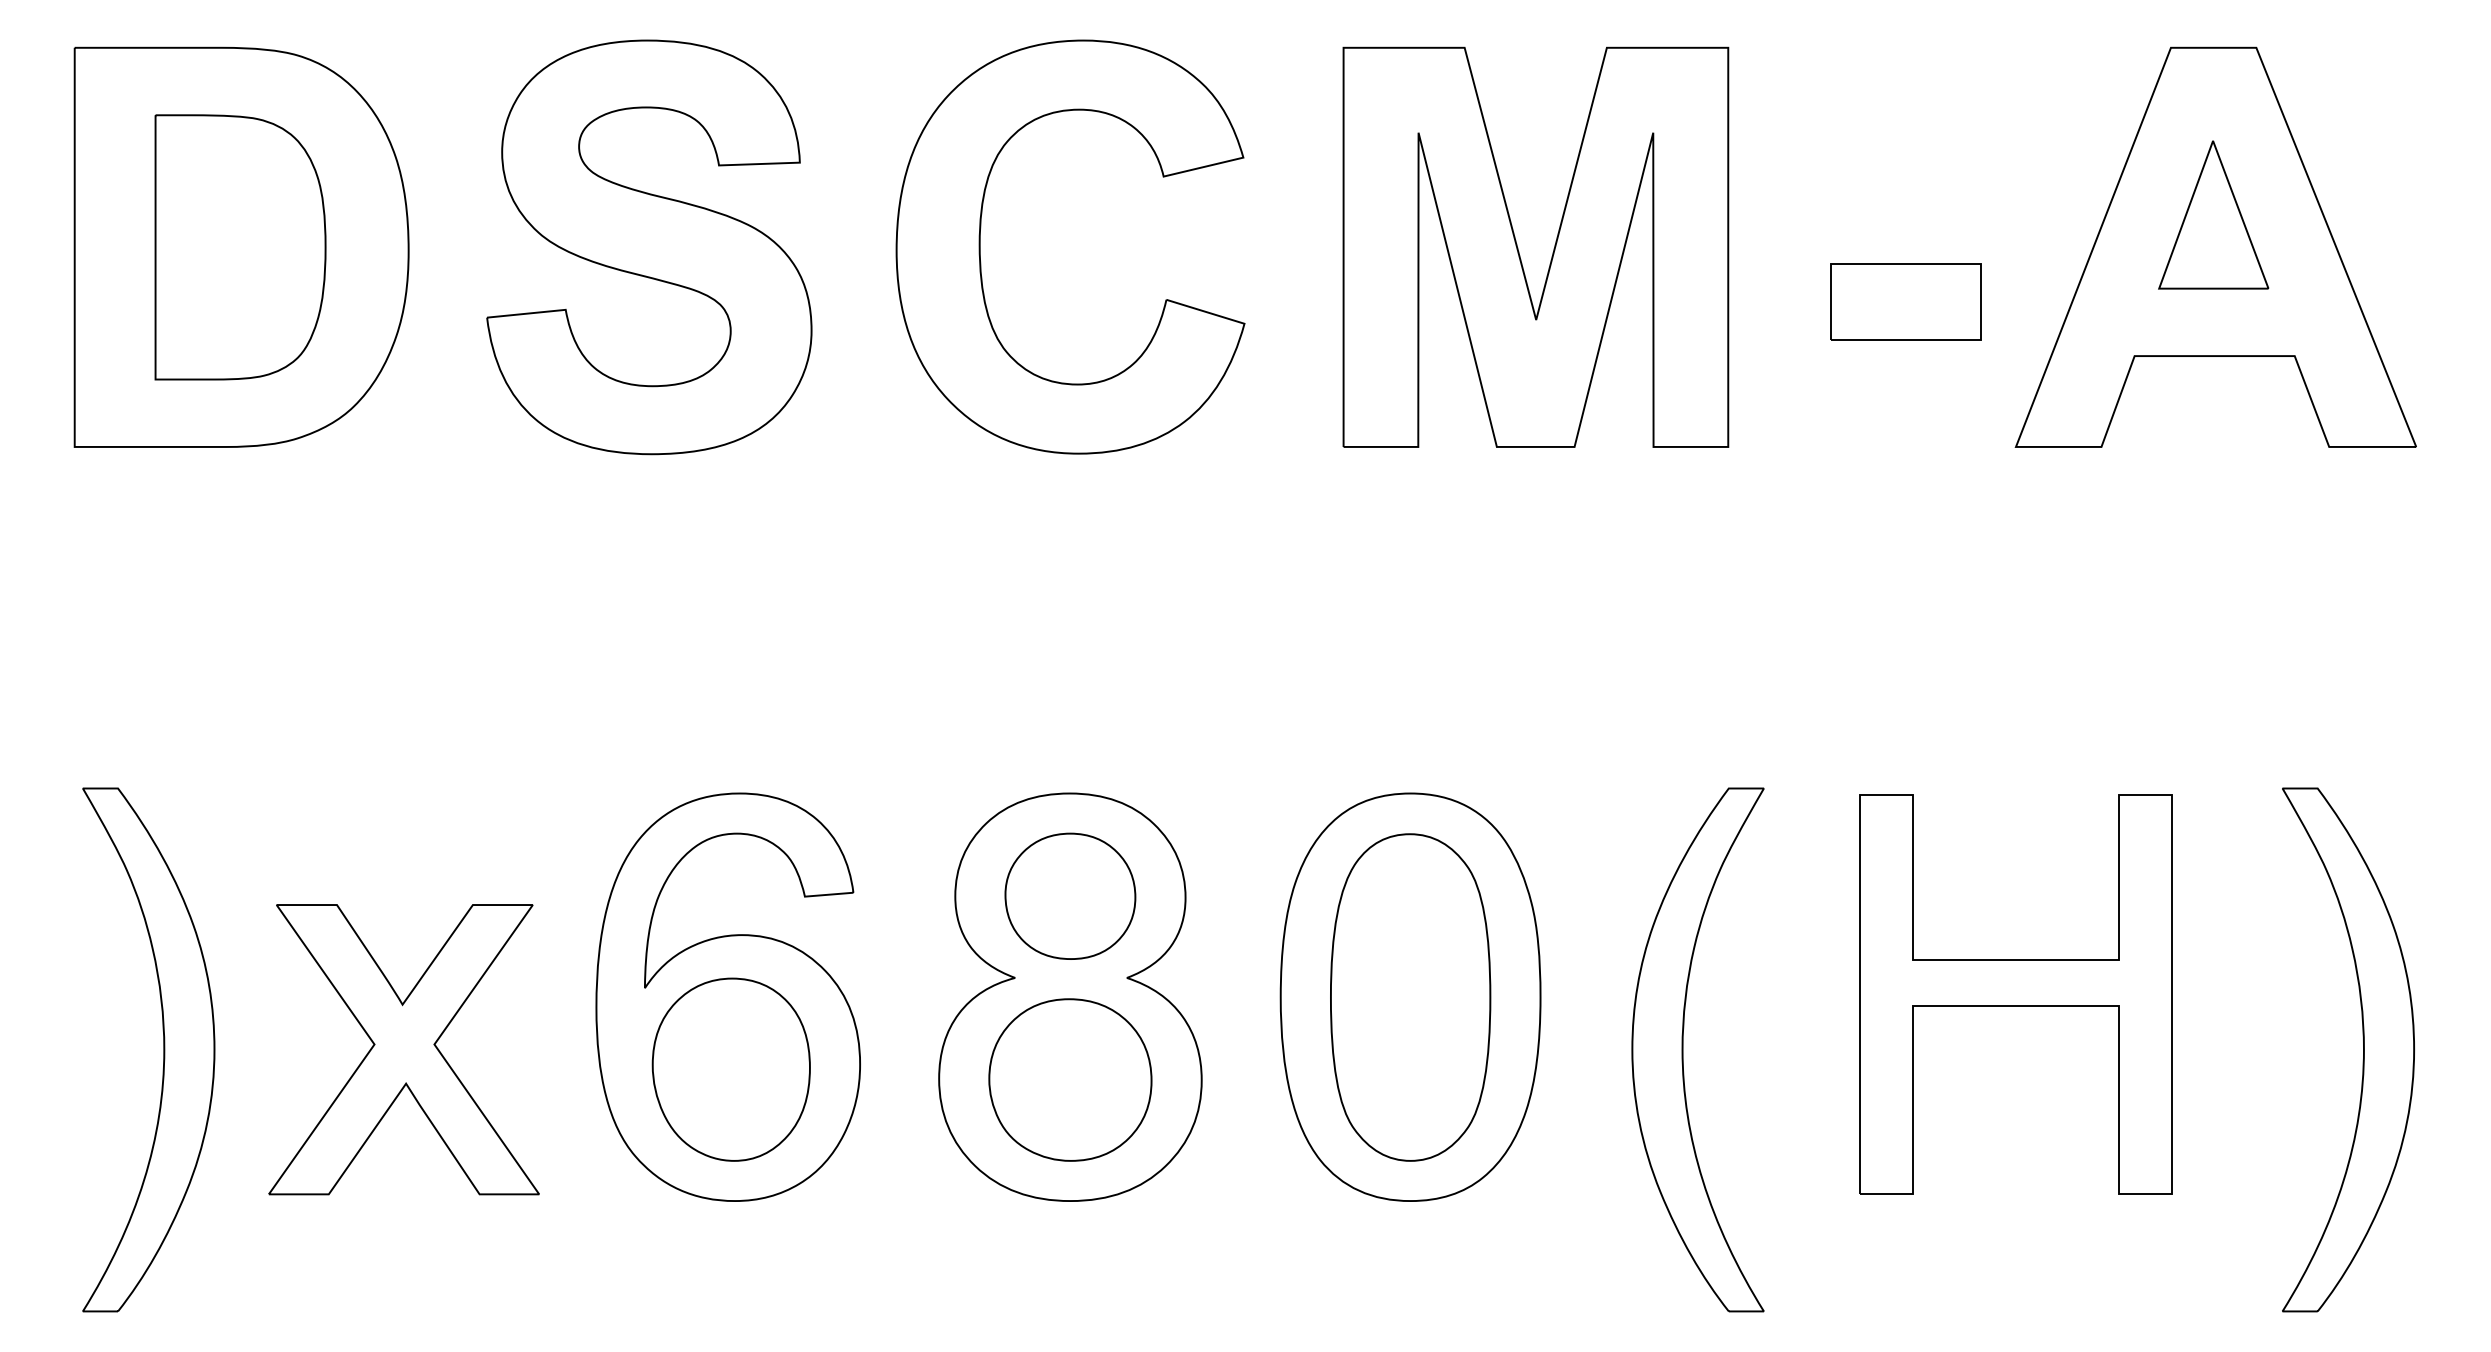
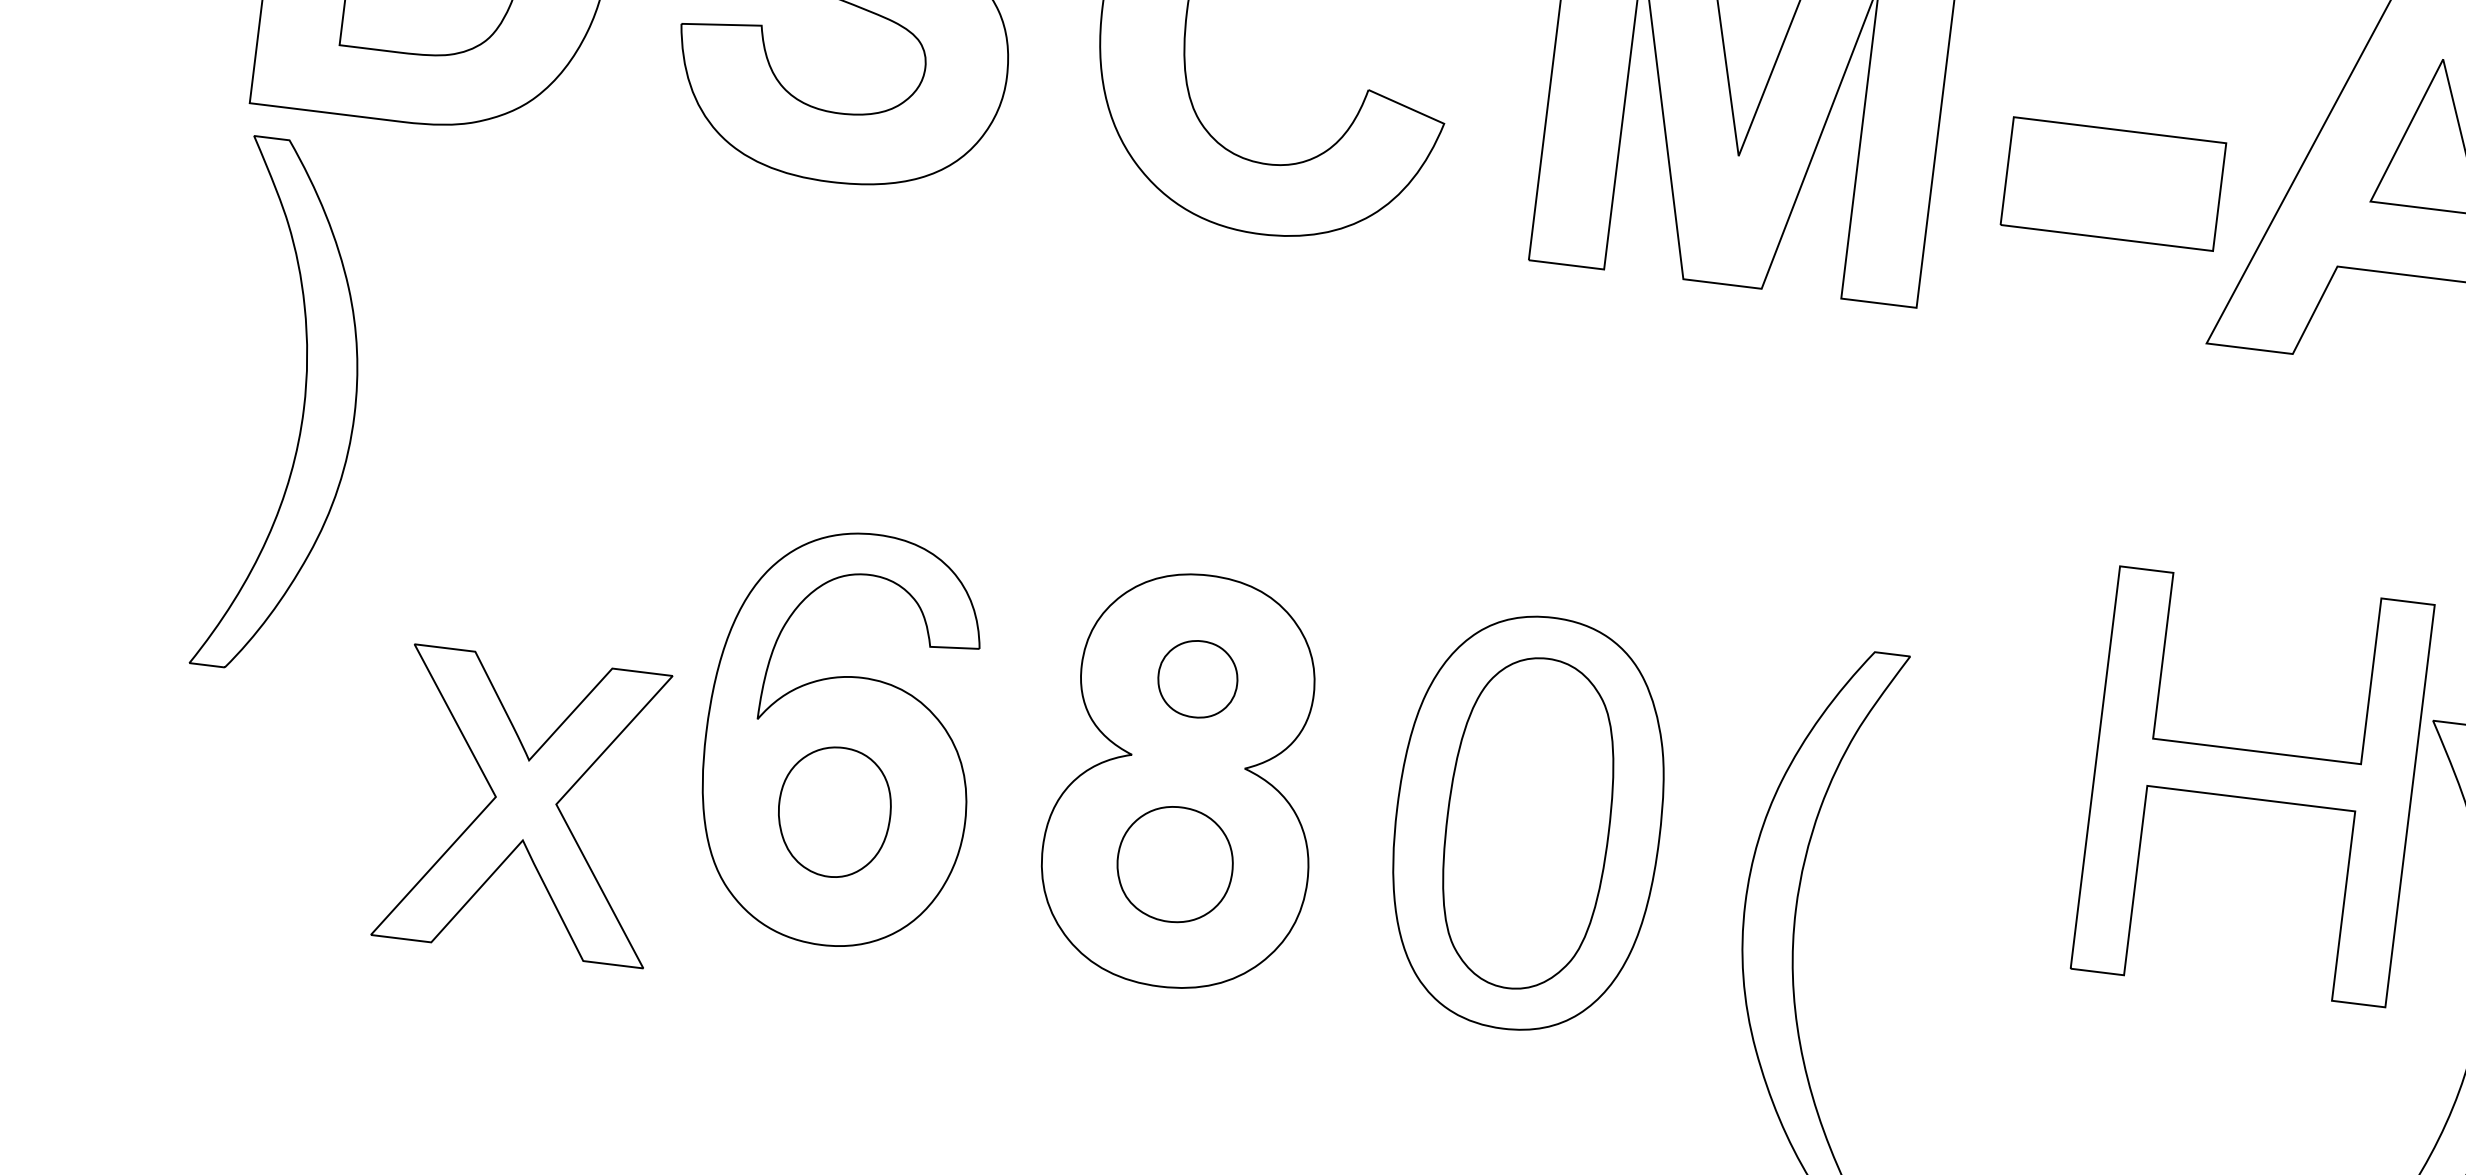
part: (1905, 301) -> (2113, 183), size x1.4
part: (1070, 895) -> (1198, 678), size x0.6
part: (2015, 994) -> (2252, 786), moved
part: (163, 1049) -> (303, 409), moved
part: (403, 1049) -> (524, 805), moved
part: (730, 1069) -> (833, 811), size x0.7
part: (1070, 1079) -> (1175, 864), size x0.7

